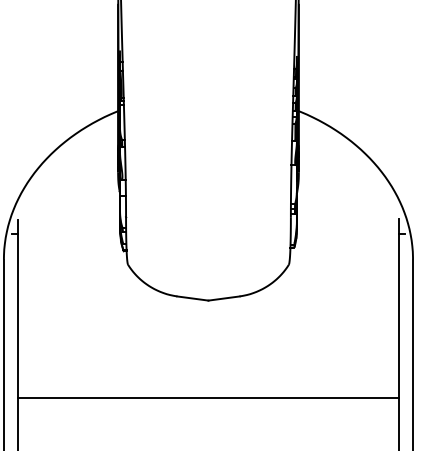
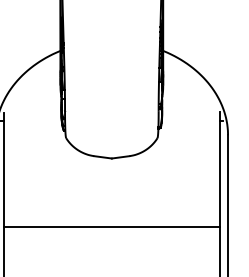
line: (207, 399) -> (111, 227), moved

